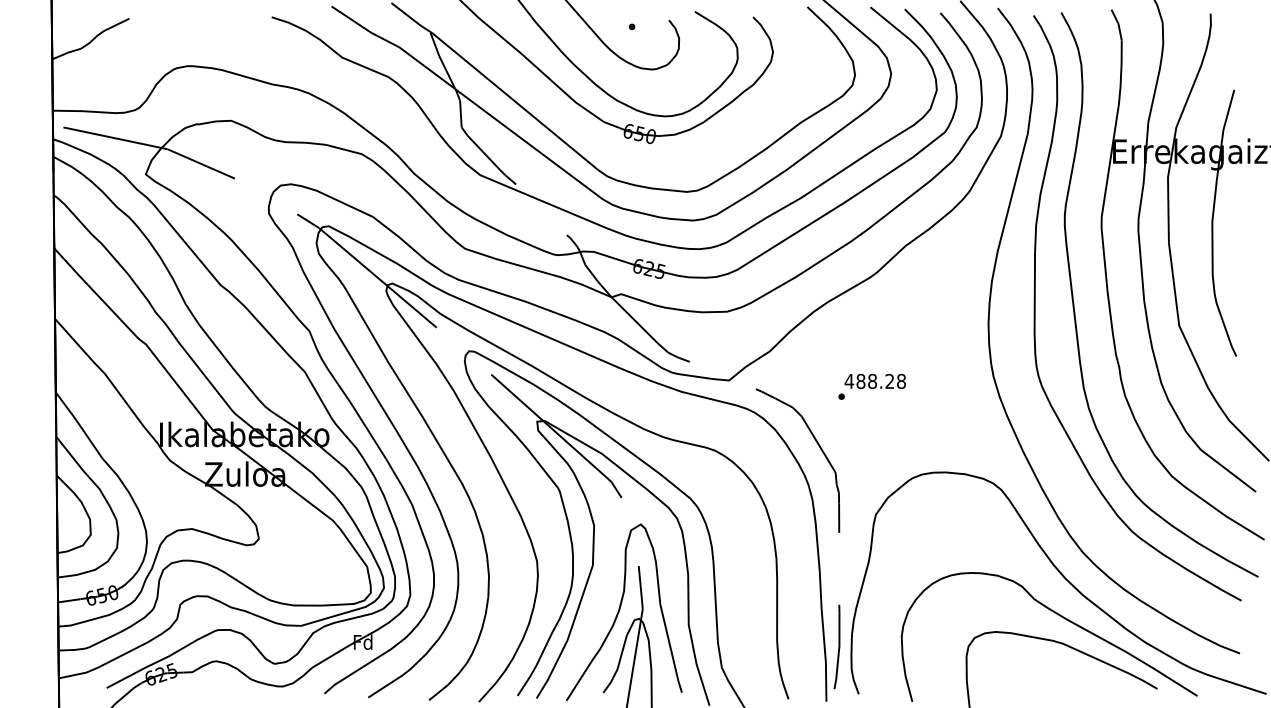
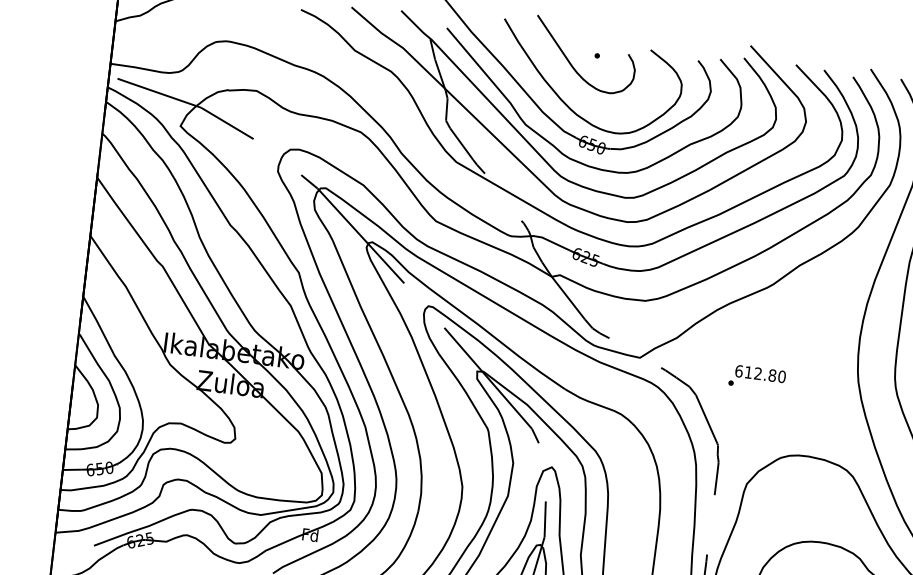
curve: (596, 141) -> (555, 146), added
text: (875, 381) -> (760, 374), 488.28 -> 612.80

